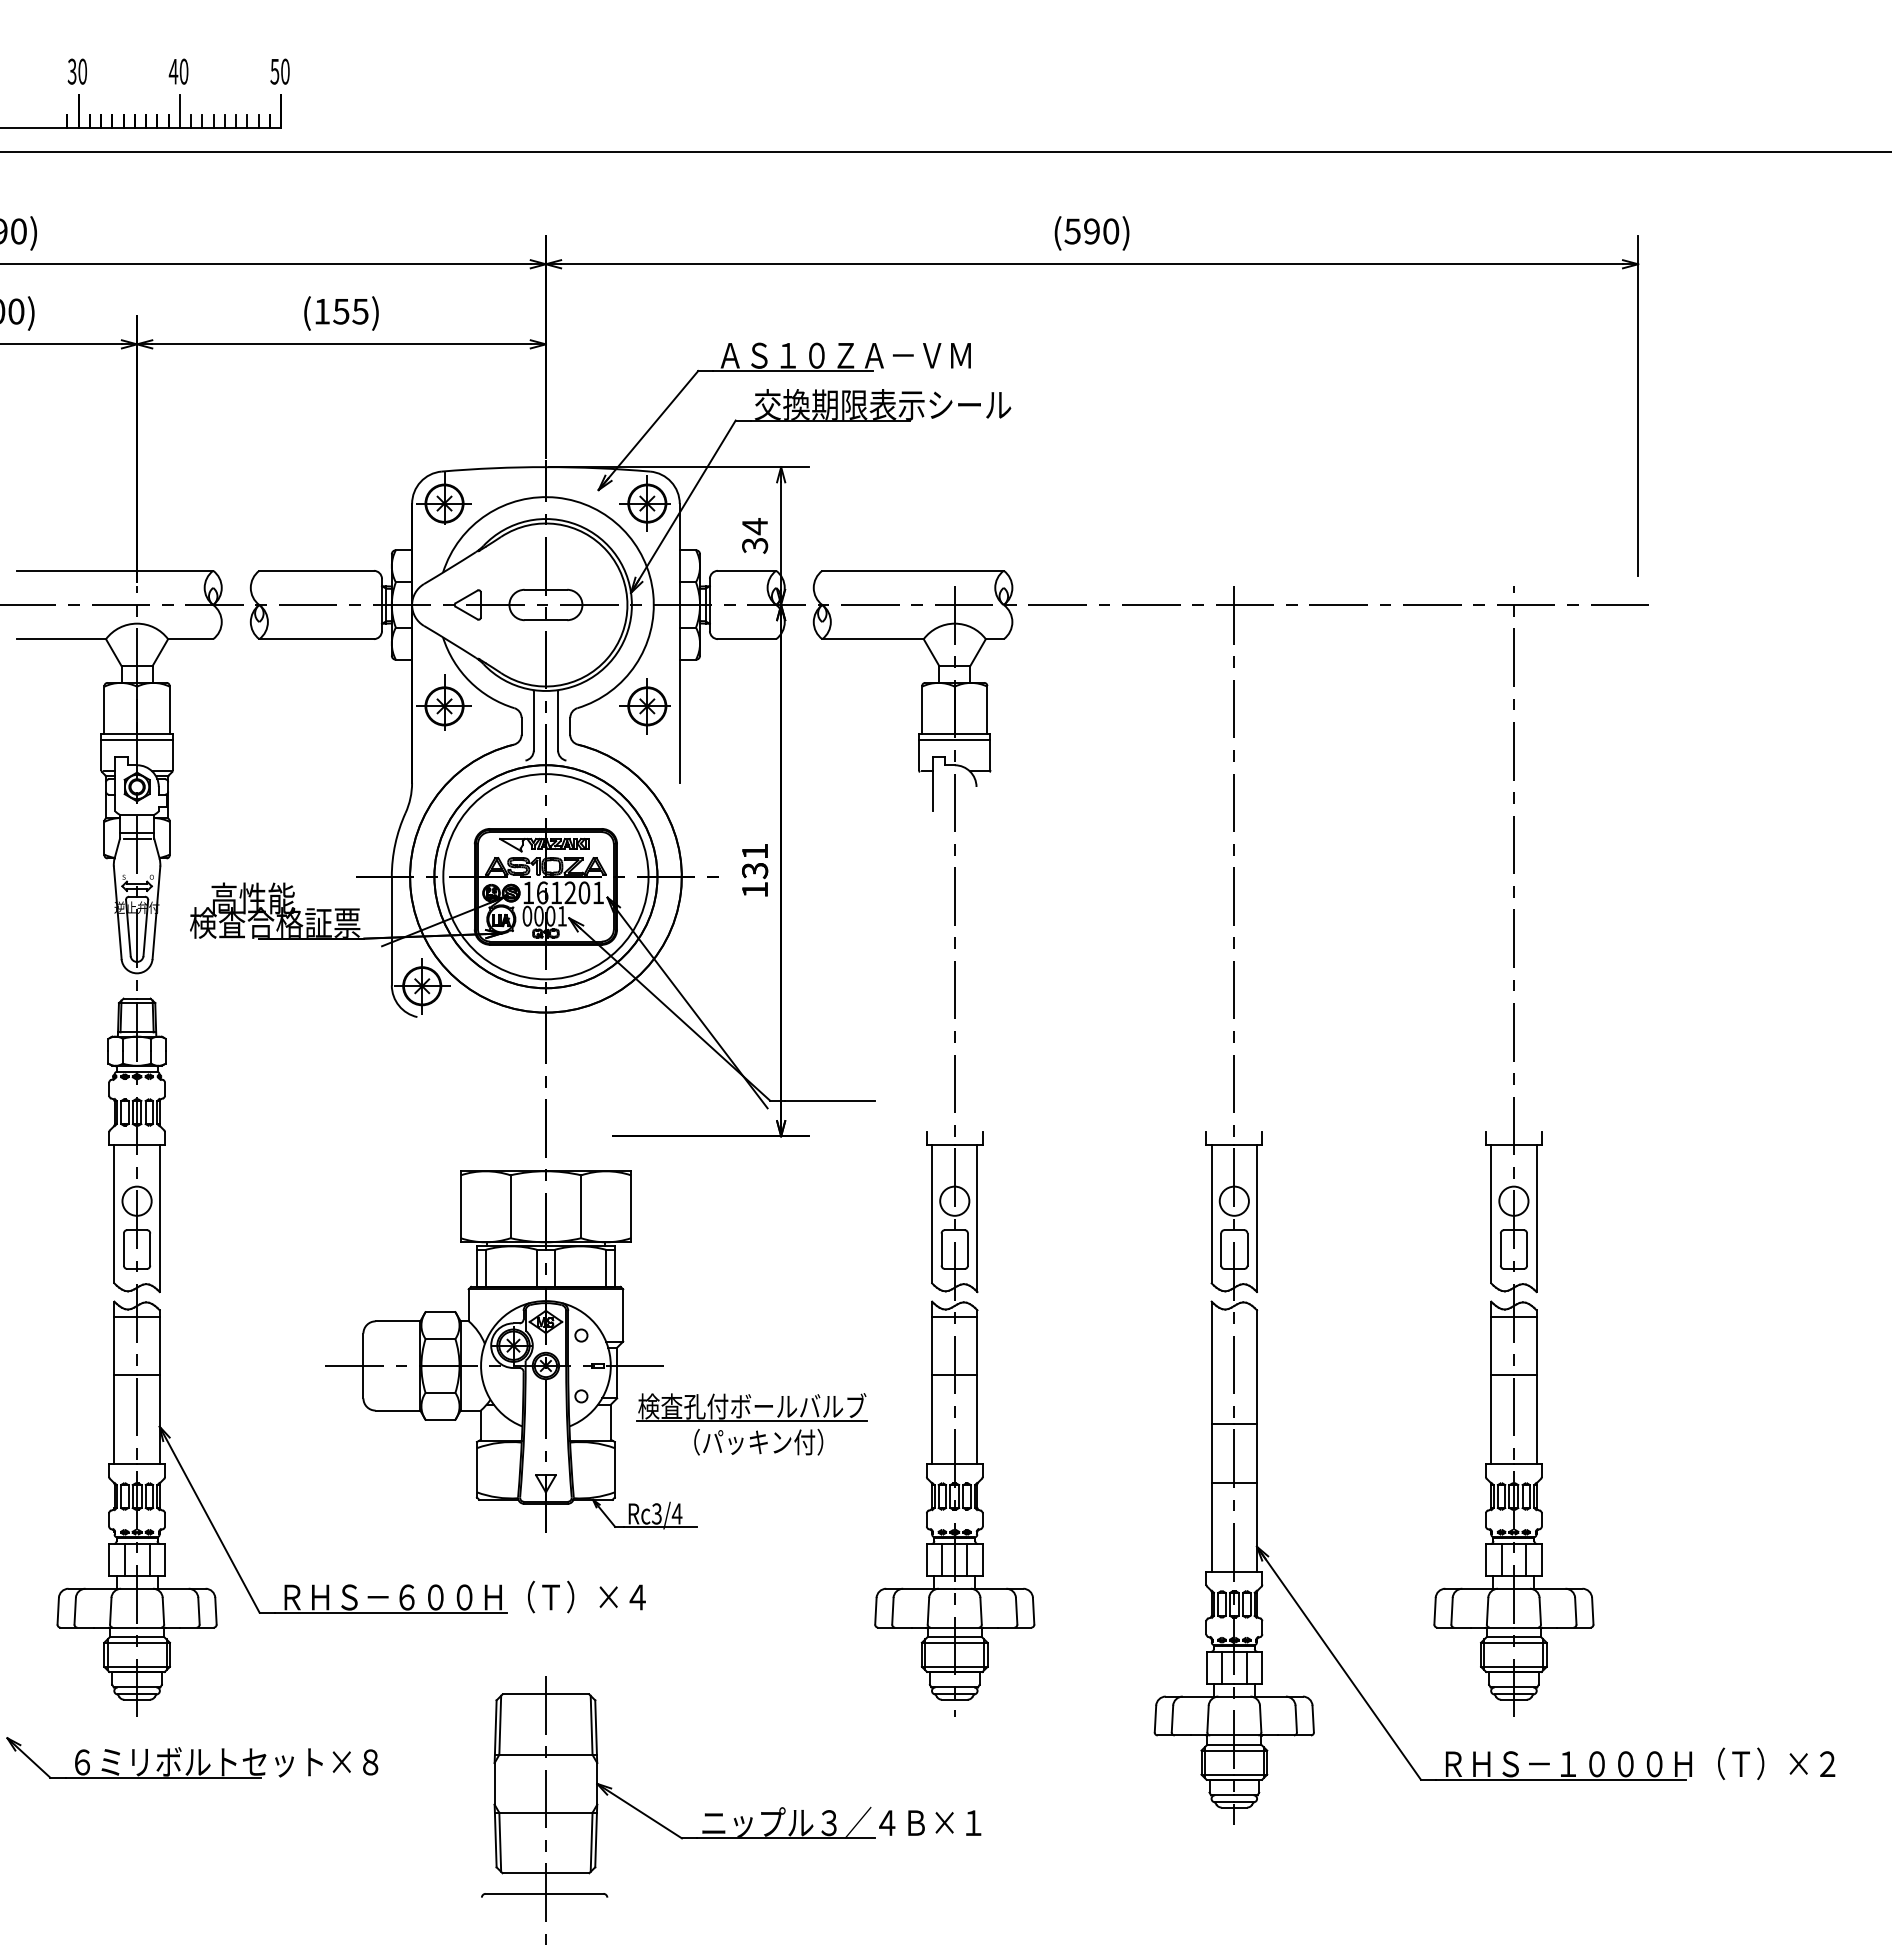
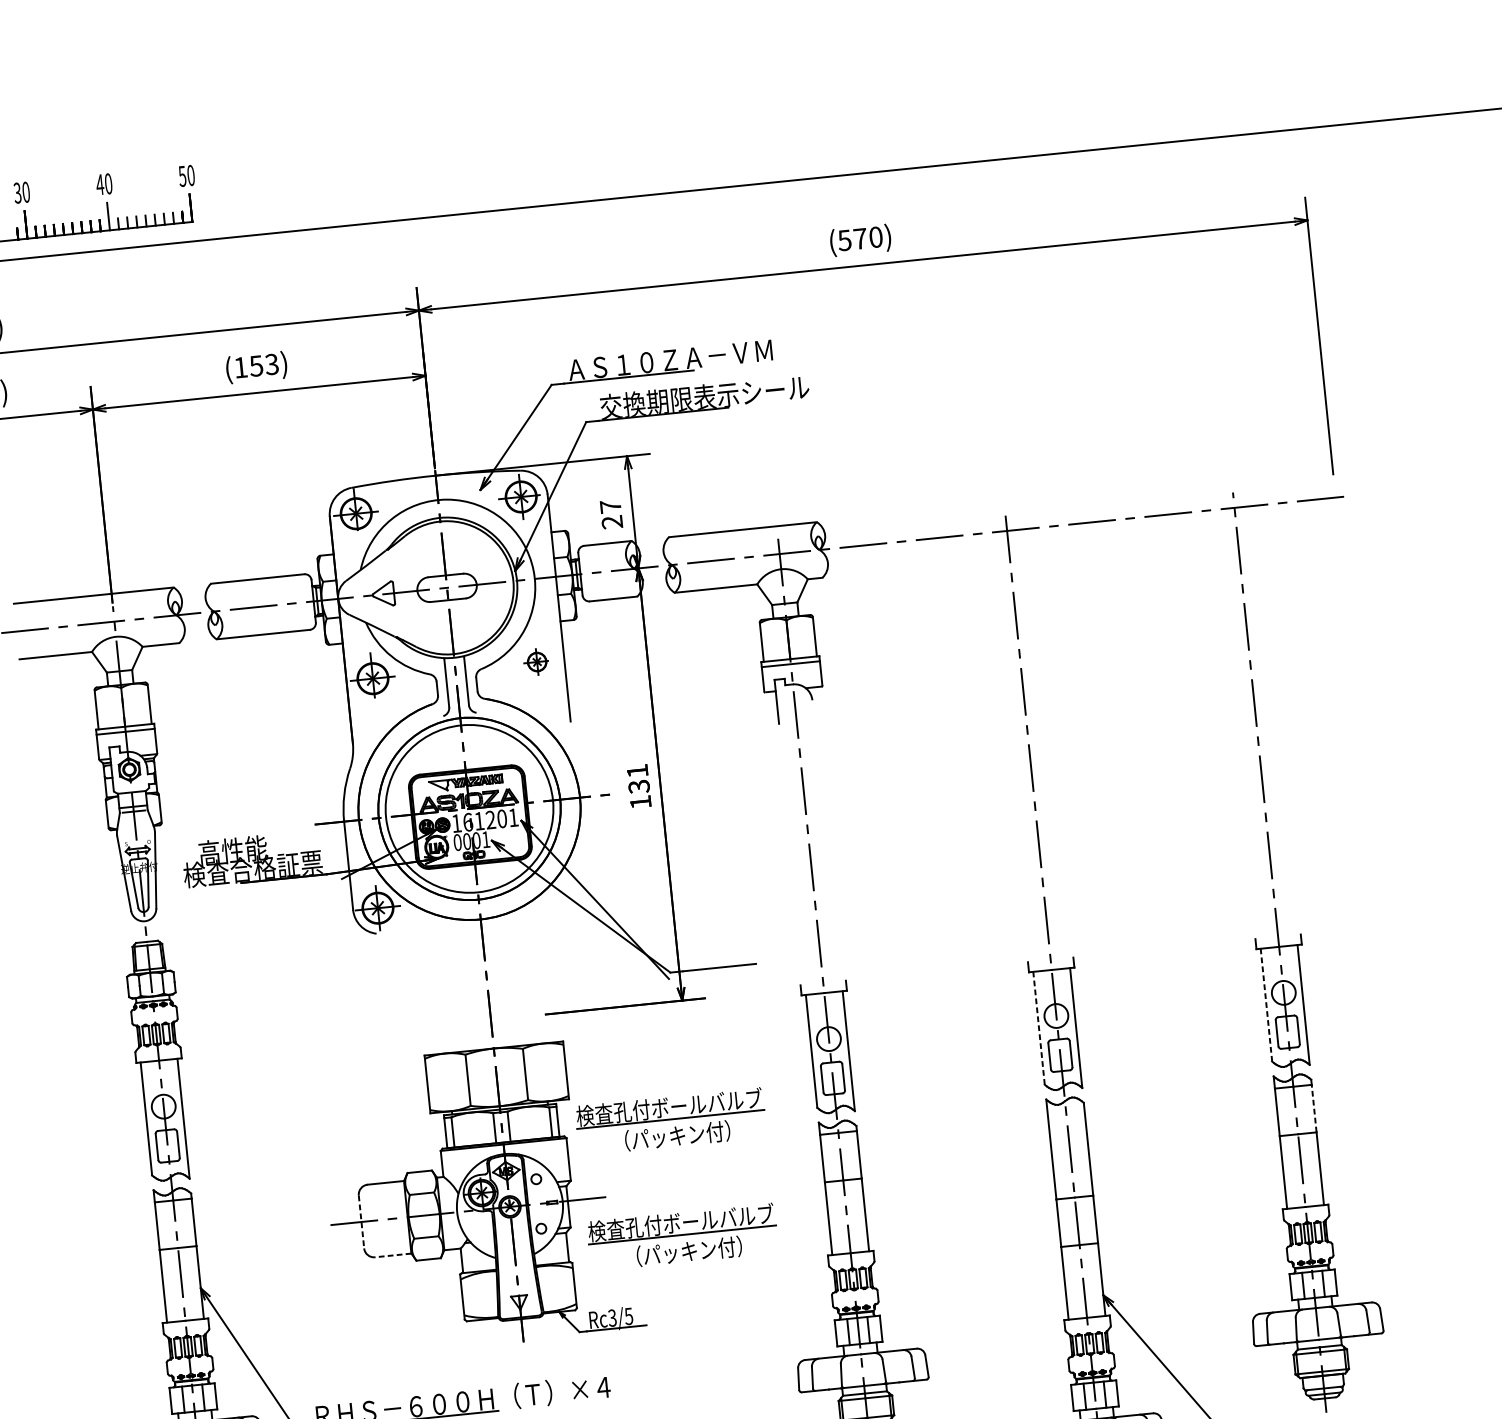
text: (1091, 231) -> (860, 238), (590) -> (570)
text: (360, 310) -> (271, 363), (155) -> (153)
text: (755, 535) -> (611, 513), 34 -> 27
part: (644, 706) -> (535, 662), size x0.6
line: (1211, 1213) -> (1038, 1027), solid -> dashed
line: (1491, 1213) -> (1266, 1004), solid -> dashed
part: (751, 1282) -> (670, 1122), added
line: (1536, 1345) -> (1314, 1108), solid -> dashed
line: (363, 1366) -> (361, 1222), solid -> dashed
line: (397, 1410) -> (392, 1255), solid -> dashed
text: (676, 1513) -> (628, 1316), Rc3/4 -> Rc3/5

